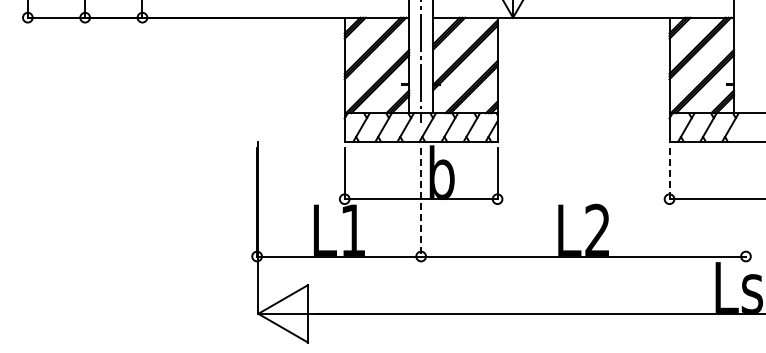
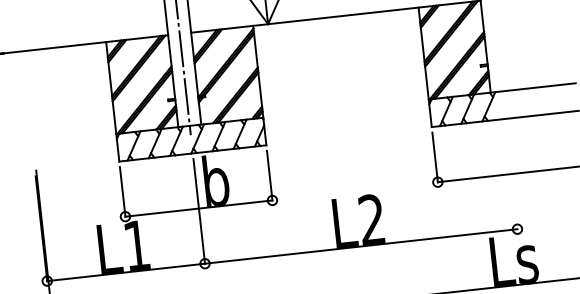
line: (669, 173) -> (435, 157), dashed -> solid
line: (421, 202) -> (199, 211), dashed -> solid

